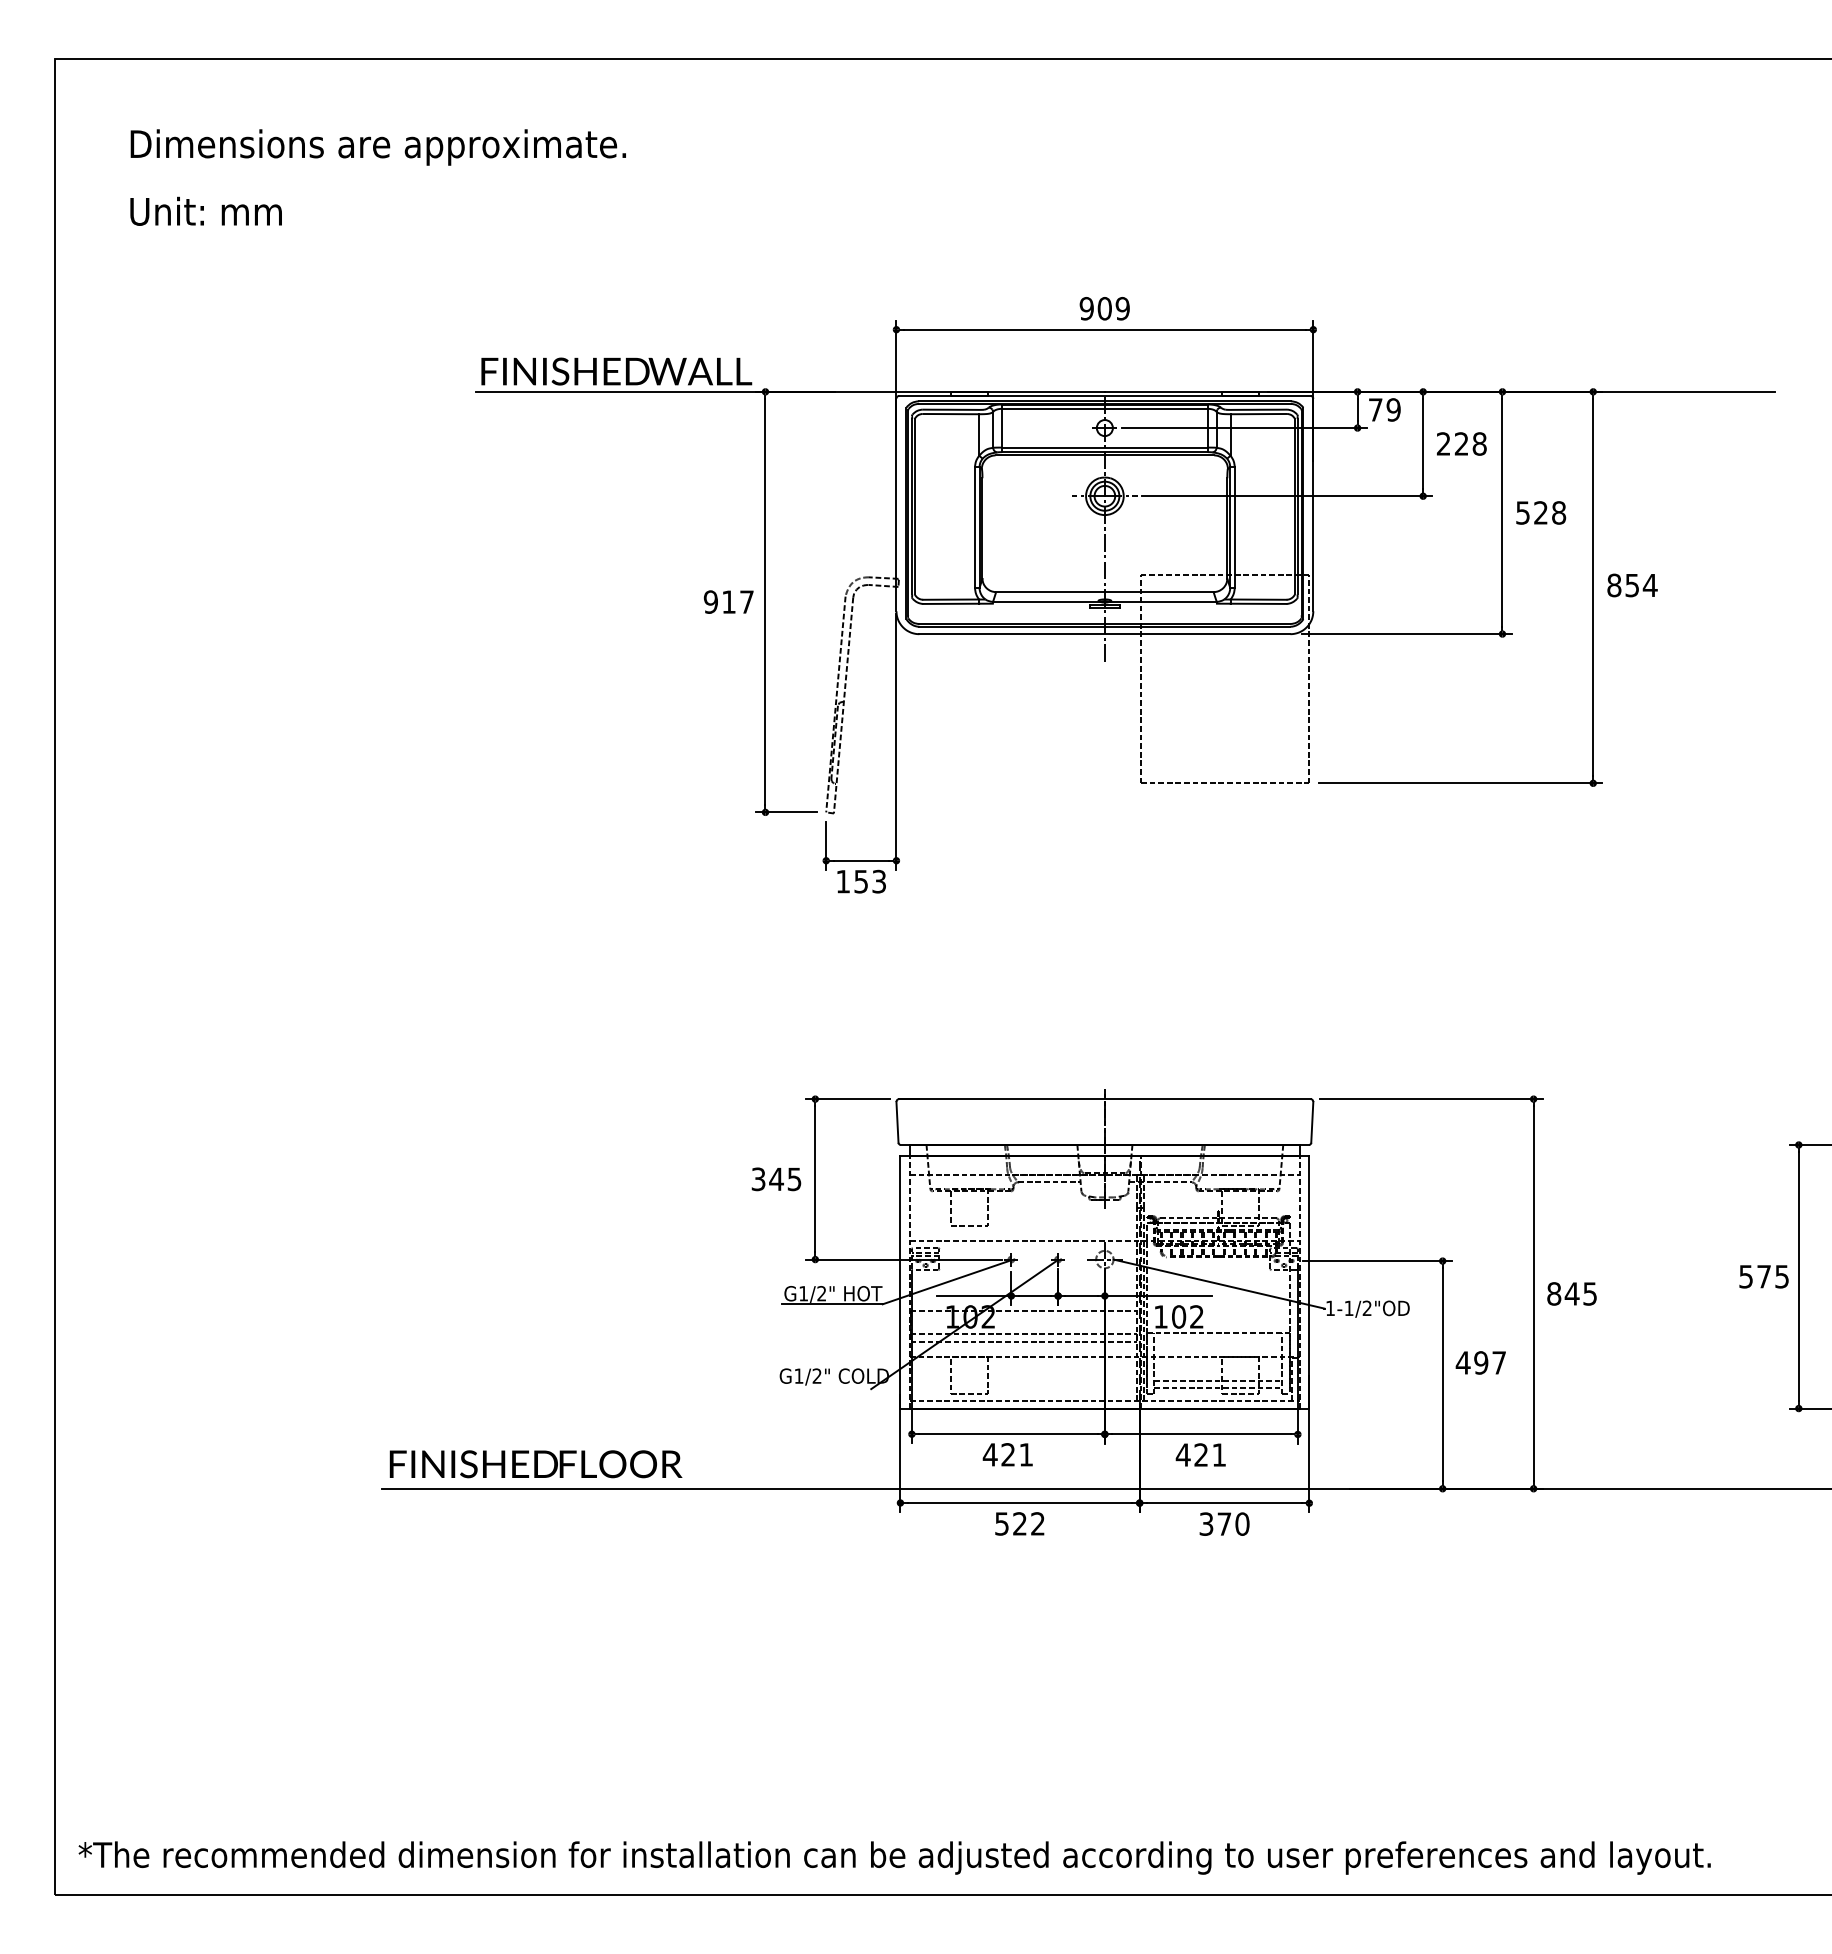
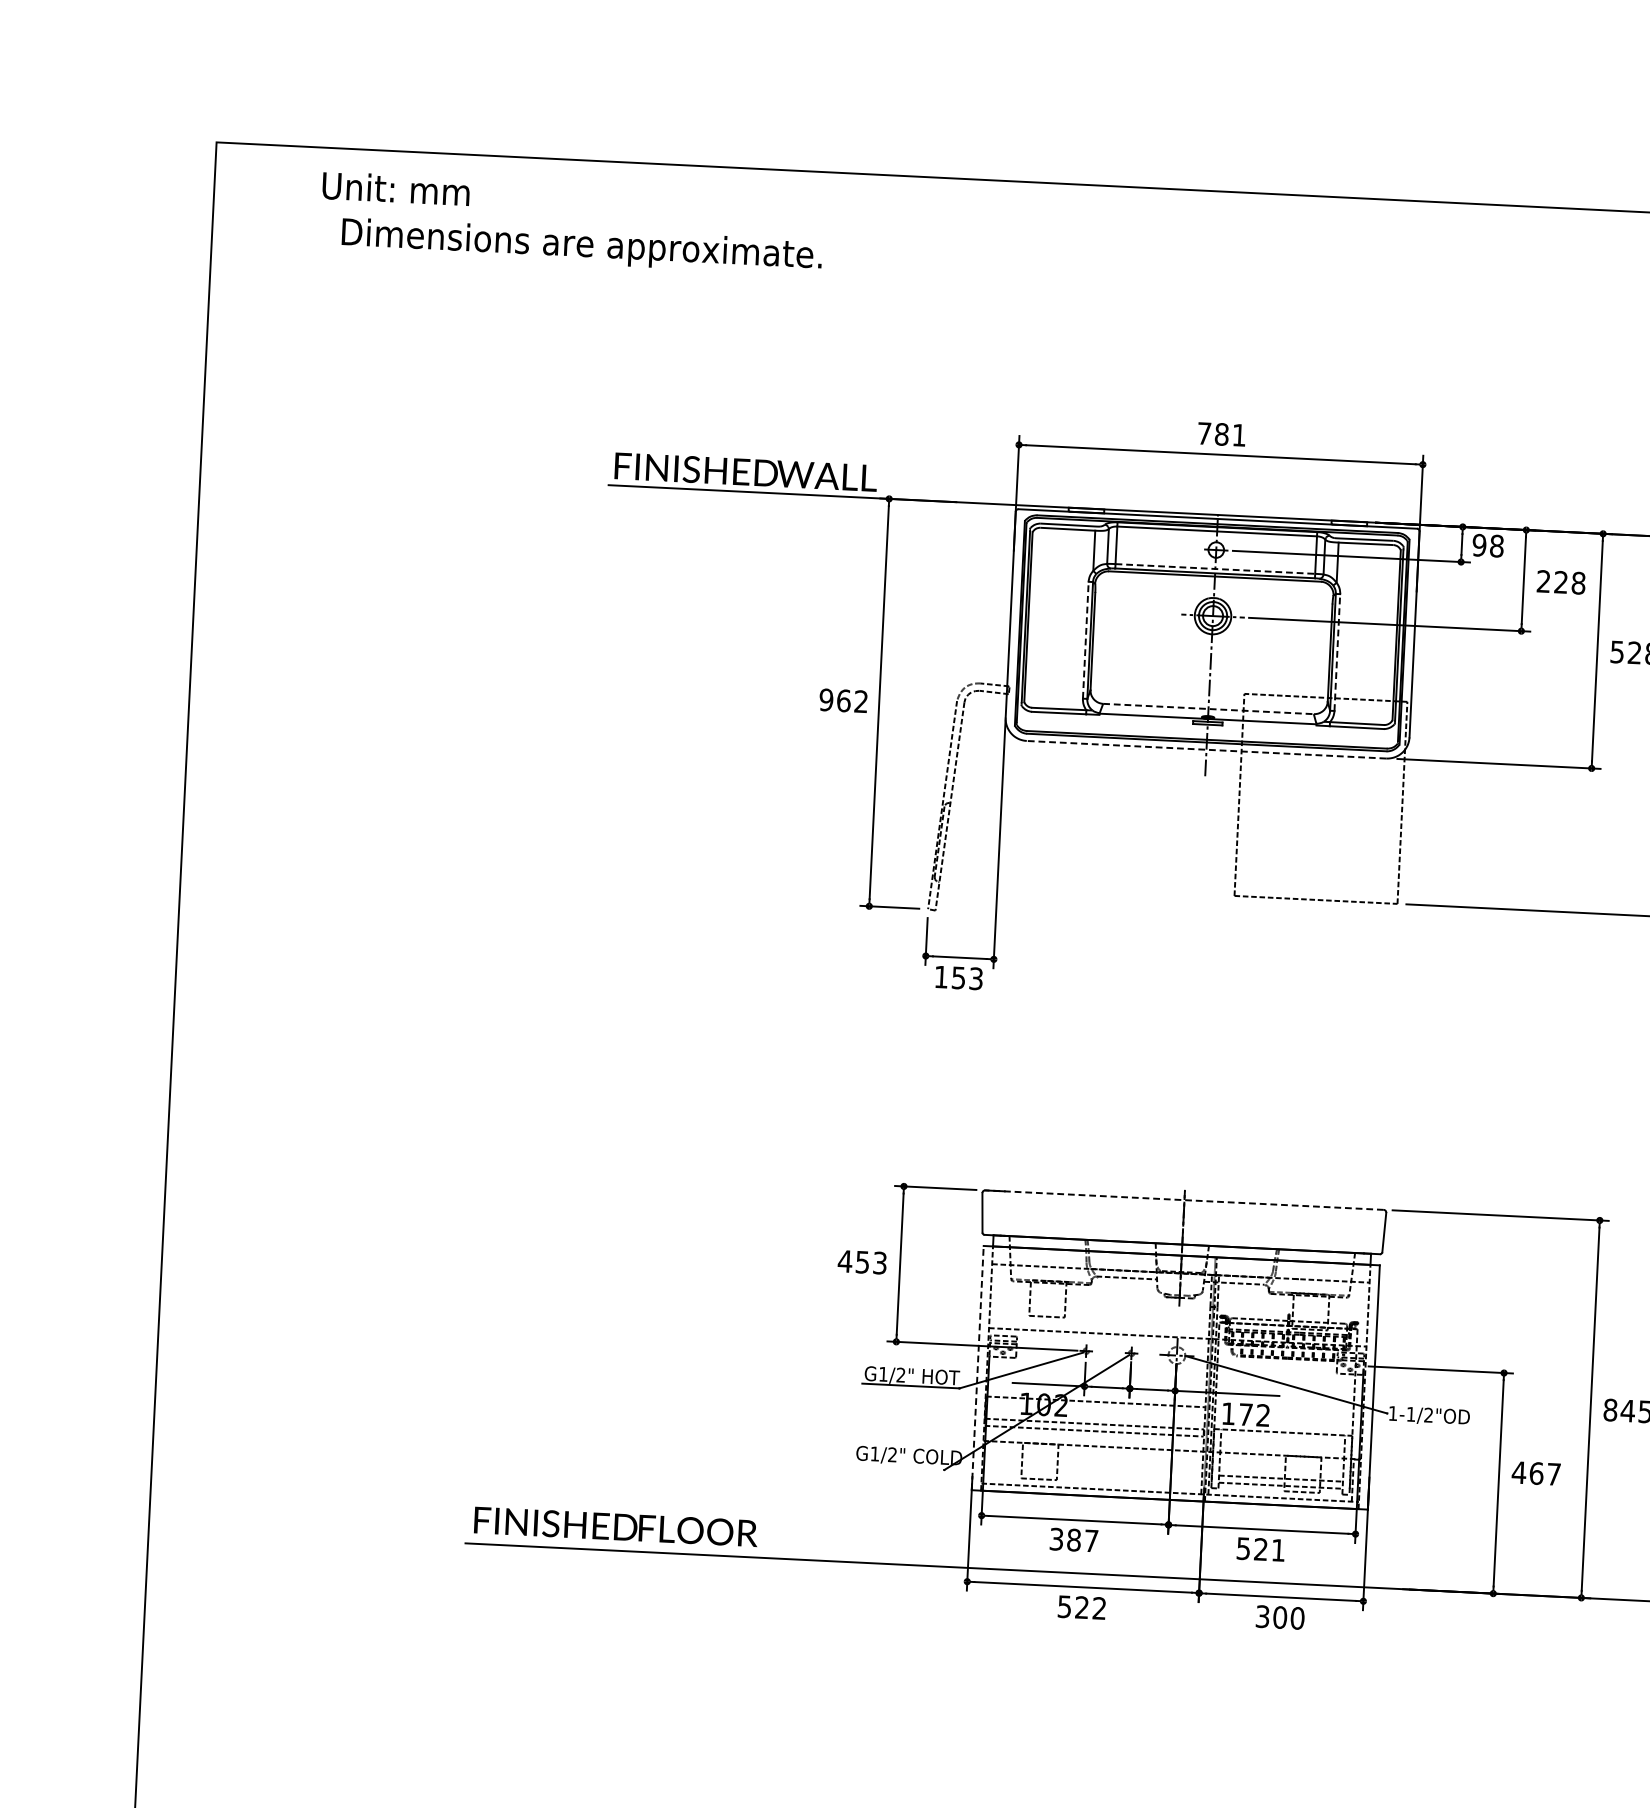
text: (377, 147) -> (581, 246), moved
text: (205, 210) -> (395, 187), moved
text: (1104, 308) -> (1221, 434), 909 -> 781
text: (1384, 409) -> (1488, 545), 79 -> 98
line: (1105, 447) -> (1215, 568), solid -> dashed
line: (975, 527) -> (1086, 640), solid -> dashed
line: (1234, 527) -> (1337, 652), solid -> dashed
line: (1104, 592) -> (1208, 709), solid -> dashed
text: (737, 601) -> (852, 700), 917 -> 962
line: (1104, 634) -> (1206, 750), solid -> dashed
line: (1104, 1099) -> (1184, 1200), solid -> dashed
text: (776, 1179) -> (862, 1262), 345 -> 453
line: (900, 1281) -> (977, 1367), solid -> dashed
text: (1179, 1316) -> (1246, 1414), 102 -> 172
text: (1481, 1362) -> (1536, 1473), 497 -> 467
text: (1007, 1454) -> (1073, 1539), 421 -> 387
text: (1182, 1454) -> (1242, 1548), 421 -> 521
text: (1224, 1523) -> (1280, 1616), 370 -> 300

